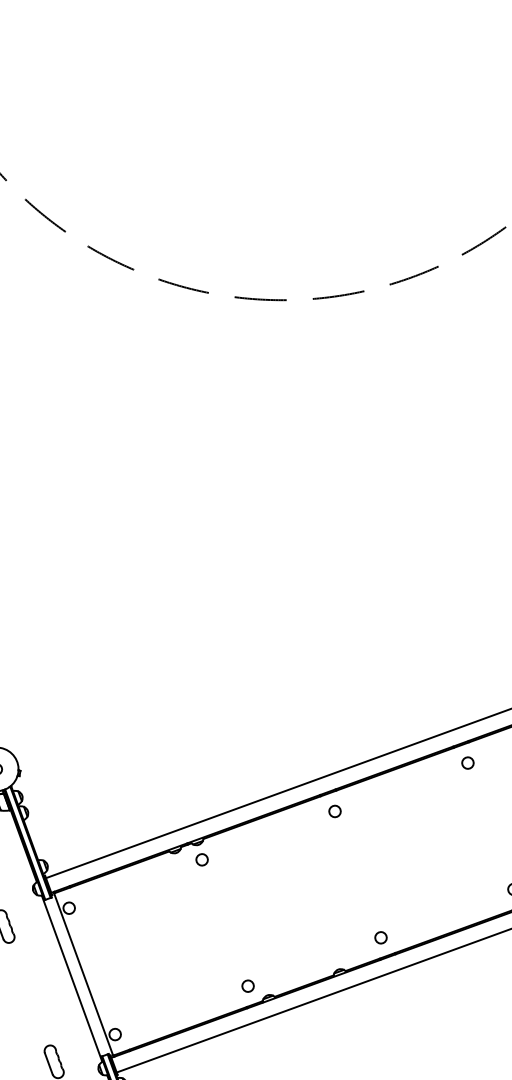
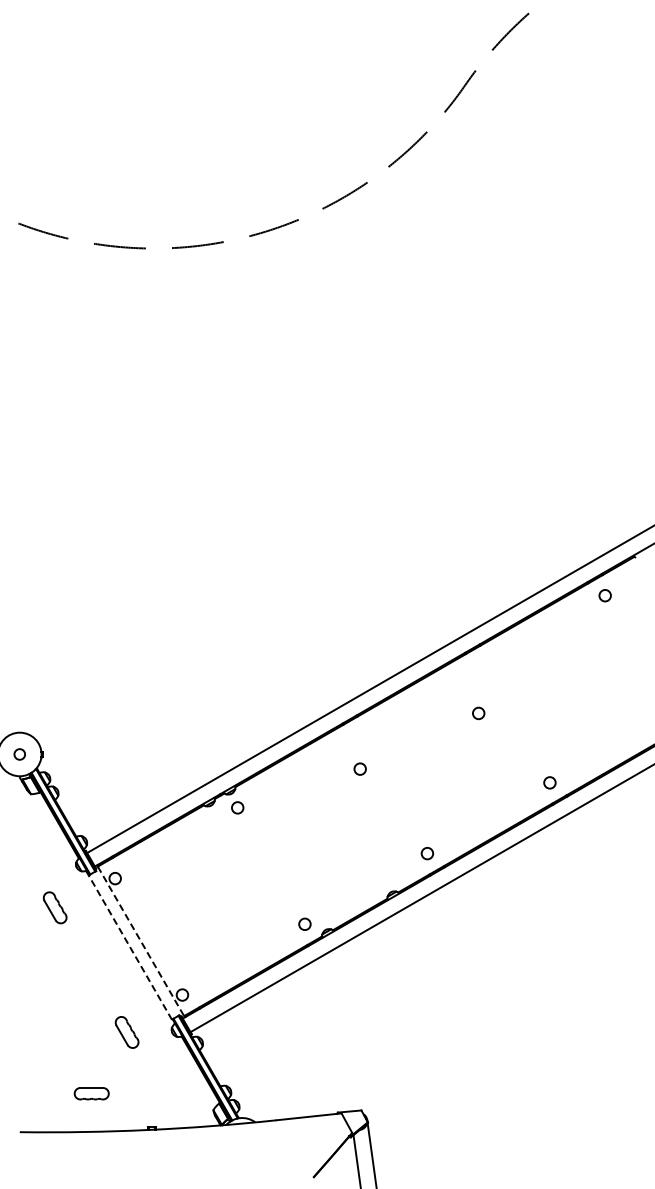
circle: (467, 763) -> (478, 713), moved
circle: (334, 810) -> (359, 768), moved
line: (84, 974) -> (141, 941), solid -> dashed
line: (72, 978) -> (130, 947), solid -> dashed

